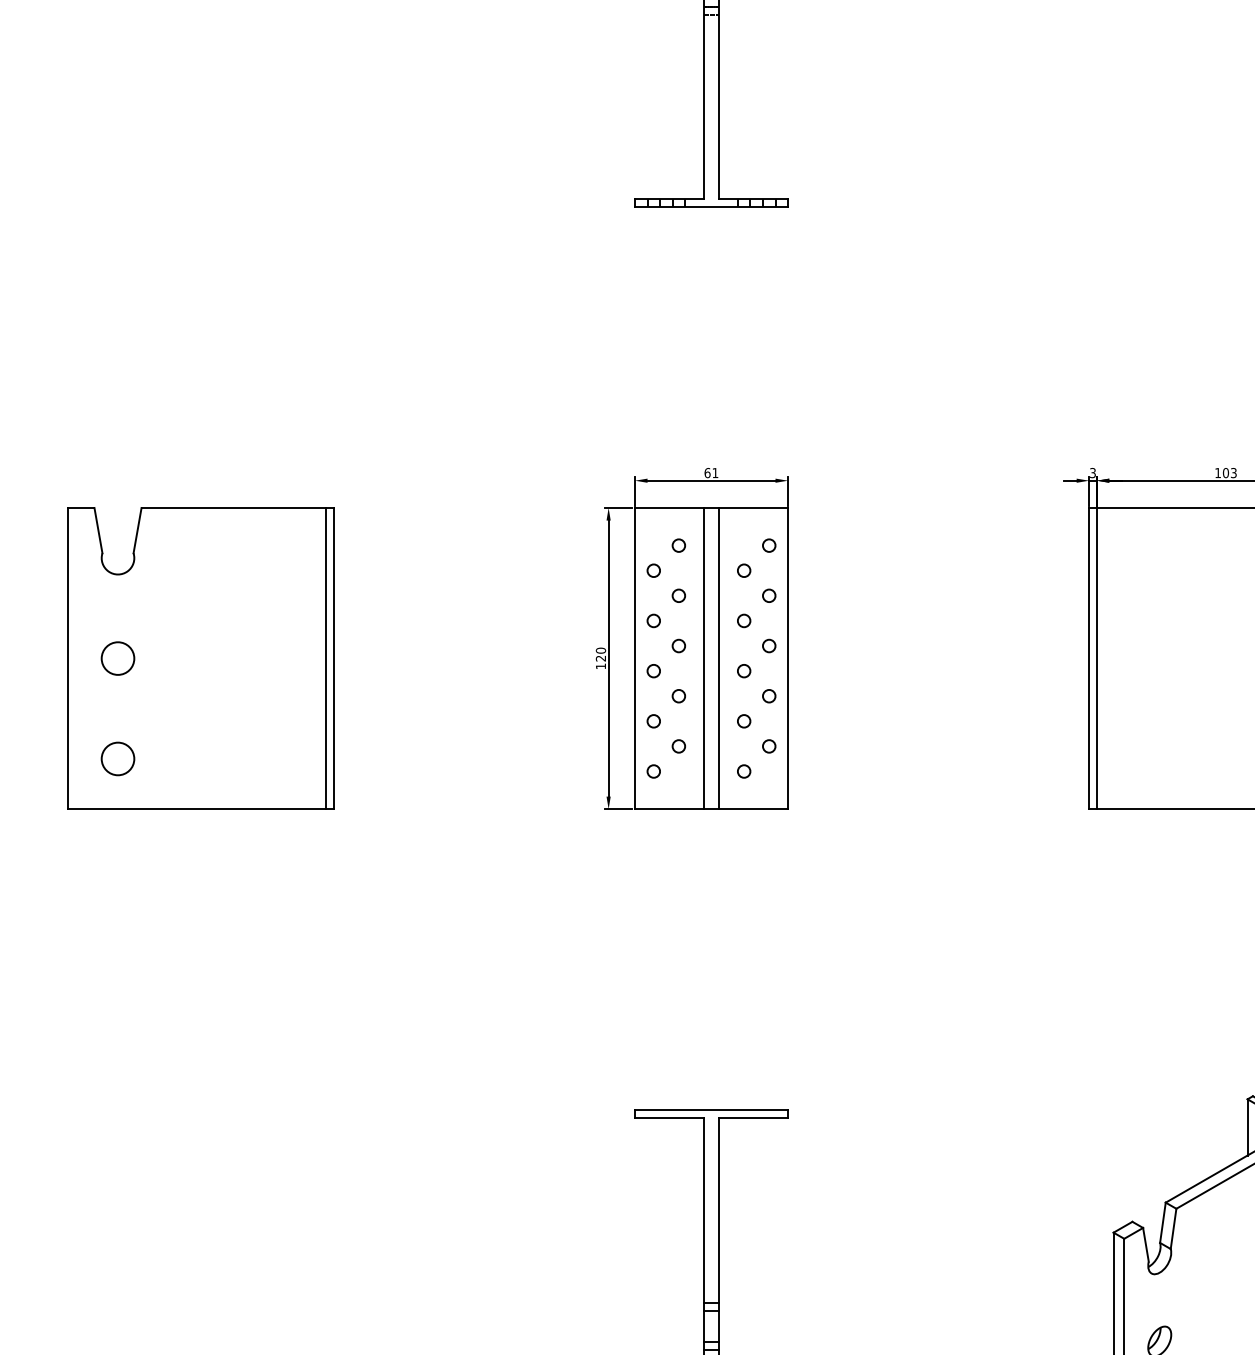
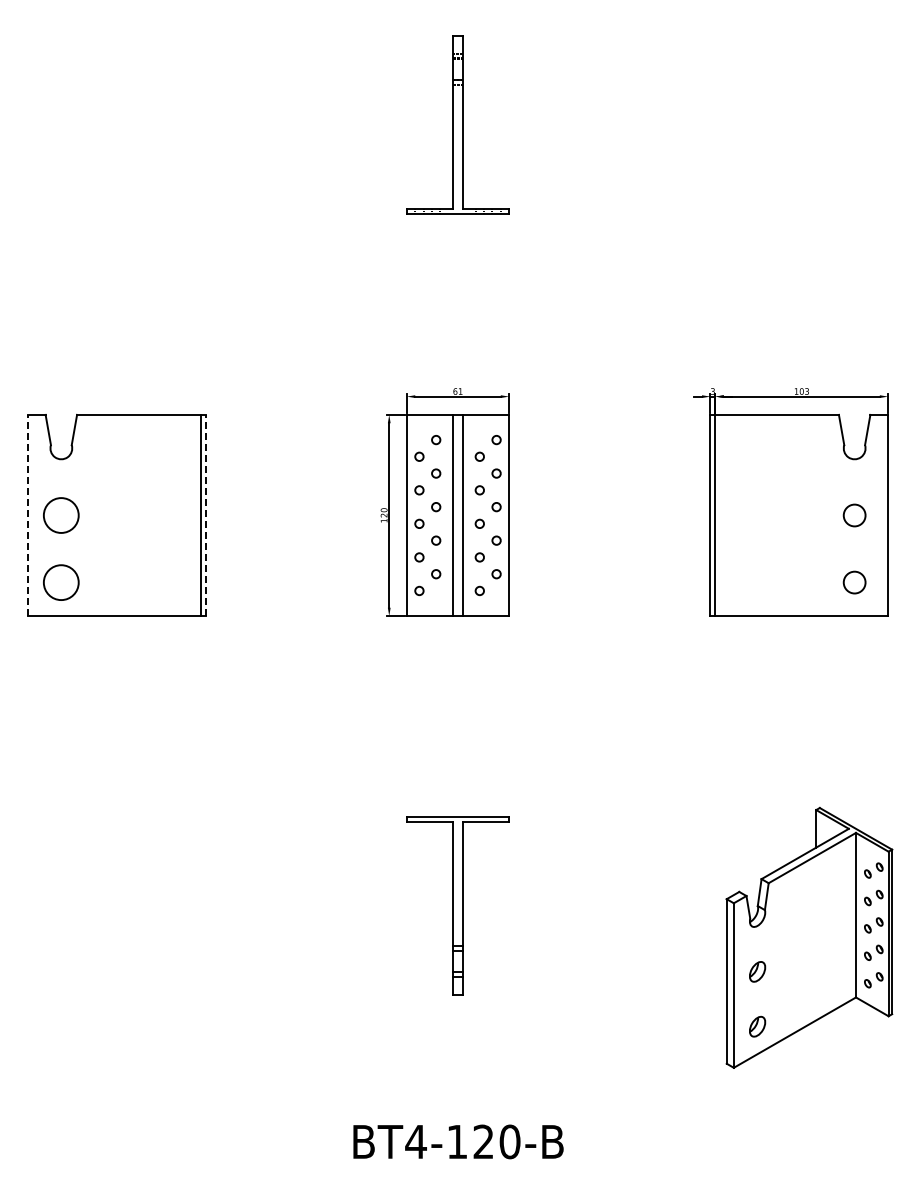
line: (67, 658) -> (27, 515), solid -> dashed
circle: (118, 658) -> (61, 515), size x1.6
line: (333, 658) -> (205, 515), solid -> dashed
circle: (118, 758) -> (61, 582), size x1.6

